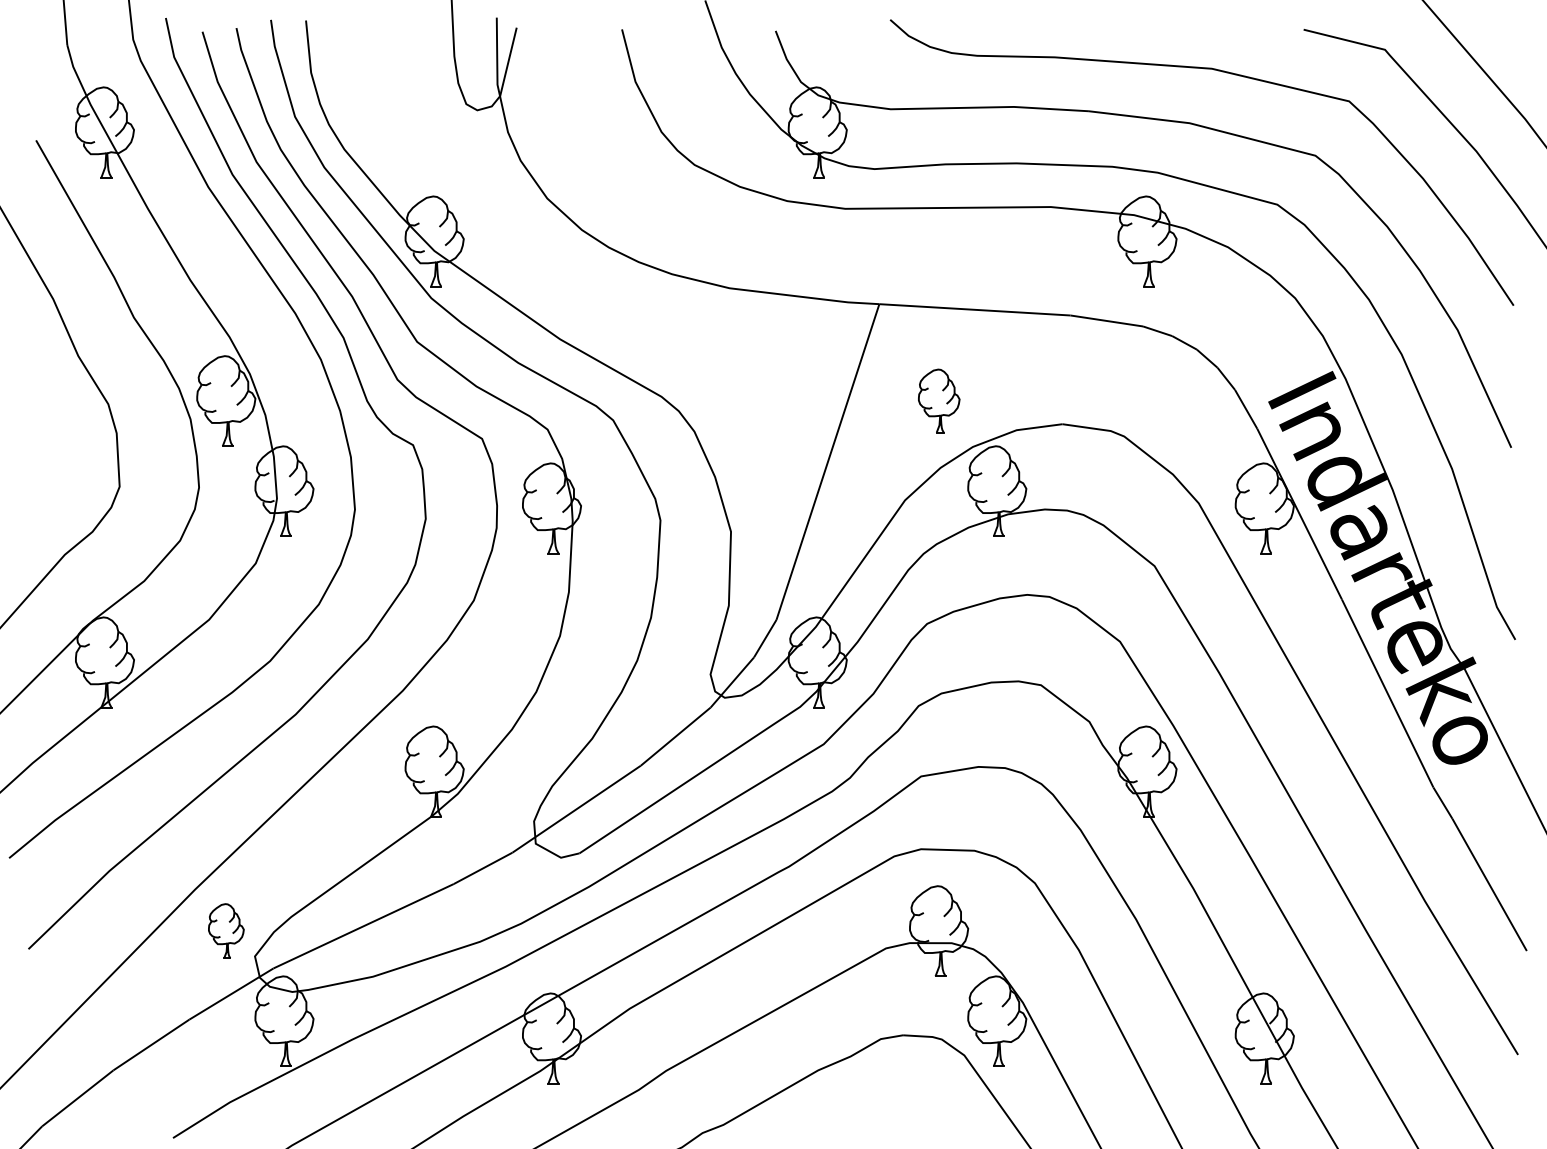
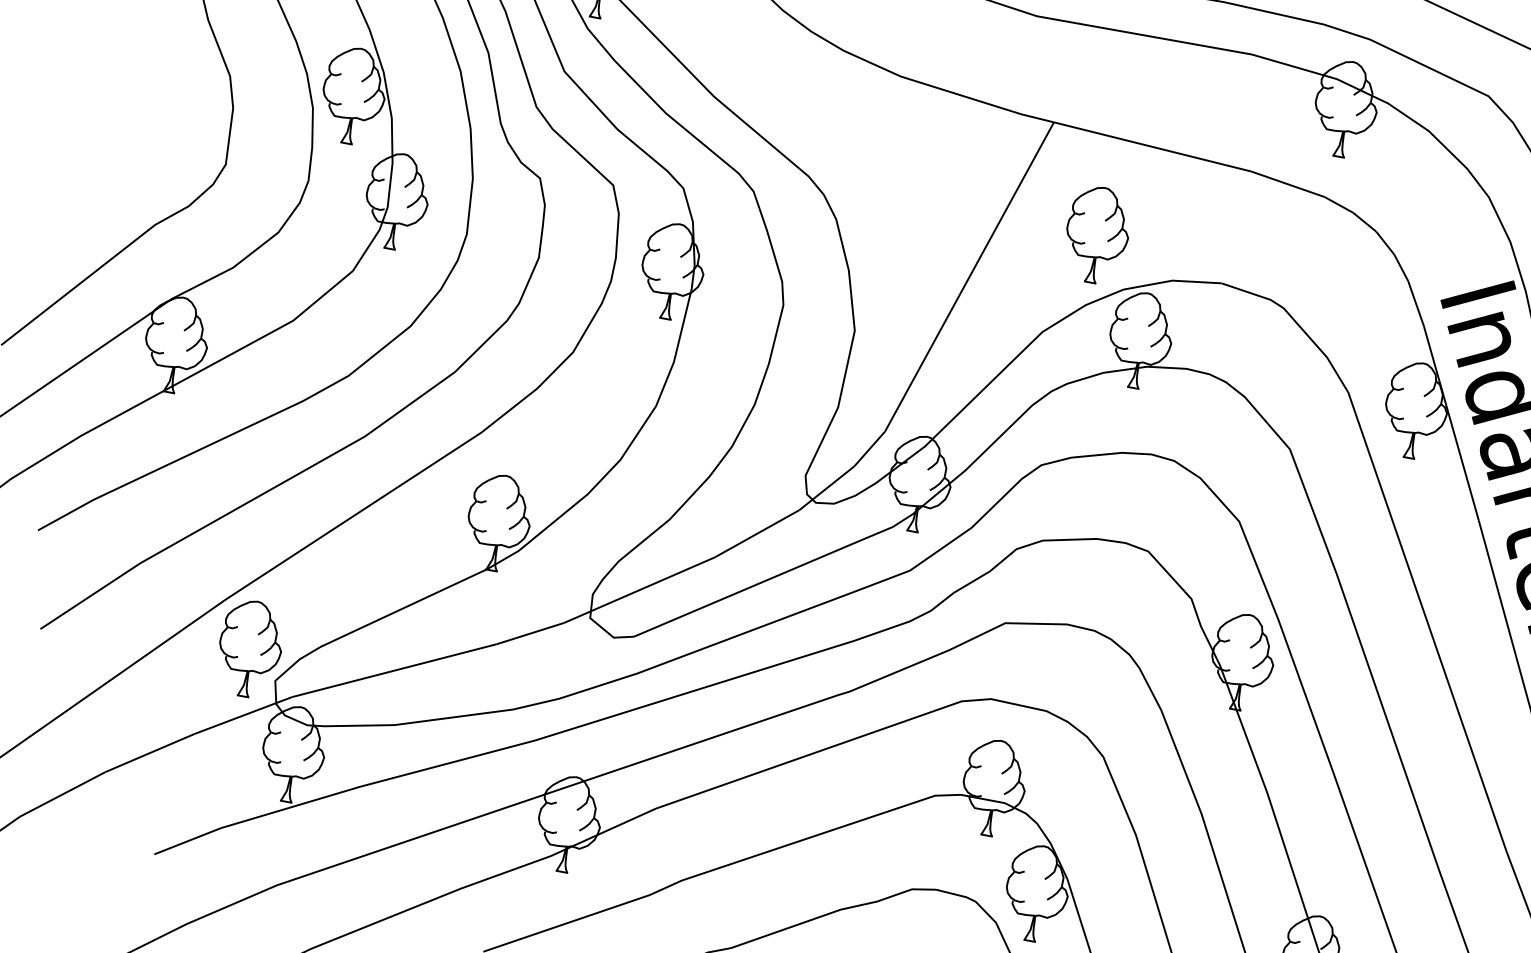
part: (939, 400) -> (1097, 234), size x1.43
part: (226, 930) -> (250, 648), size x1.67

